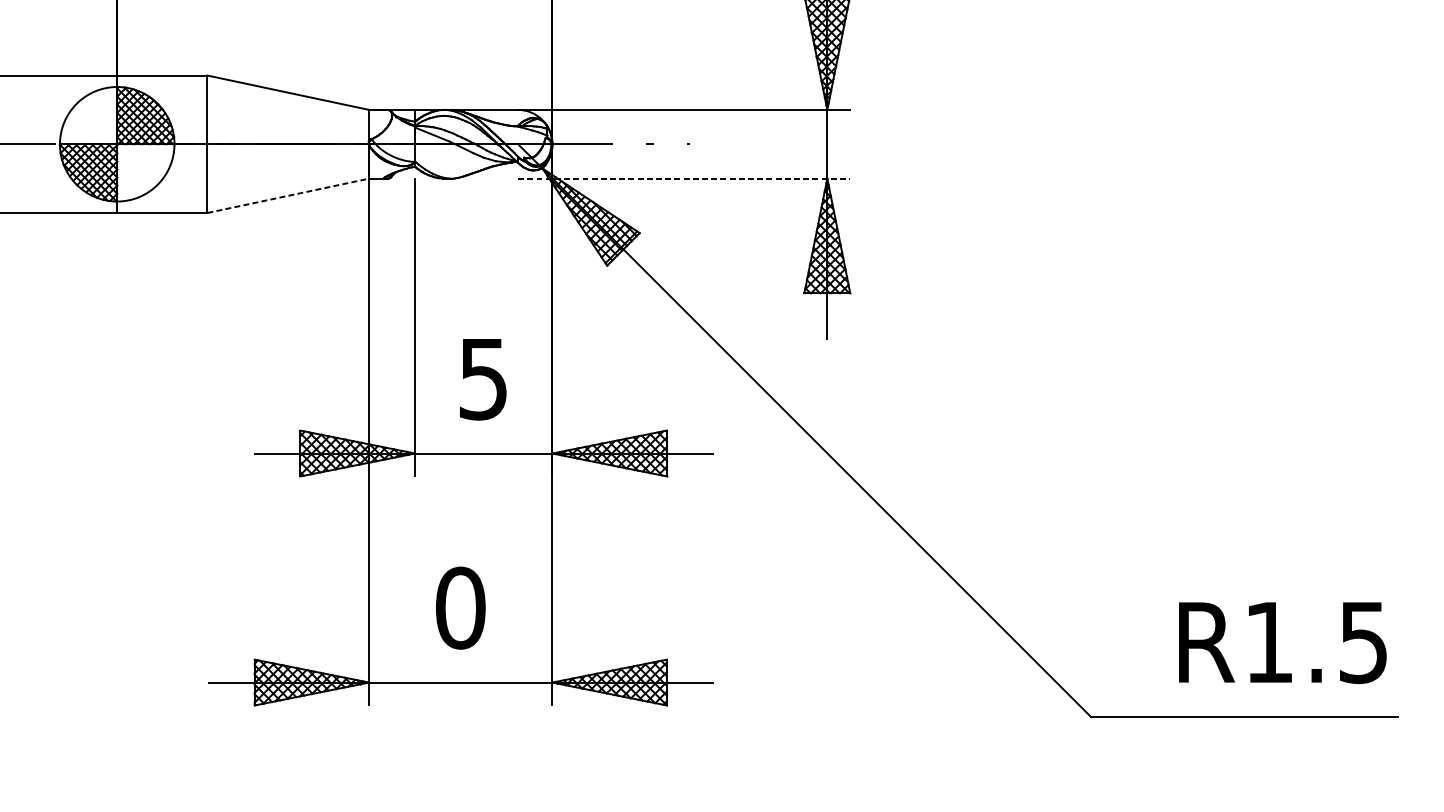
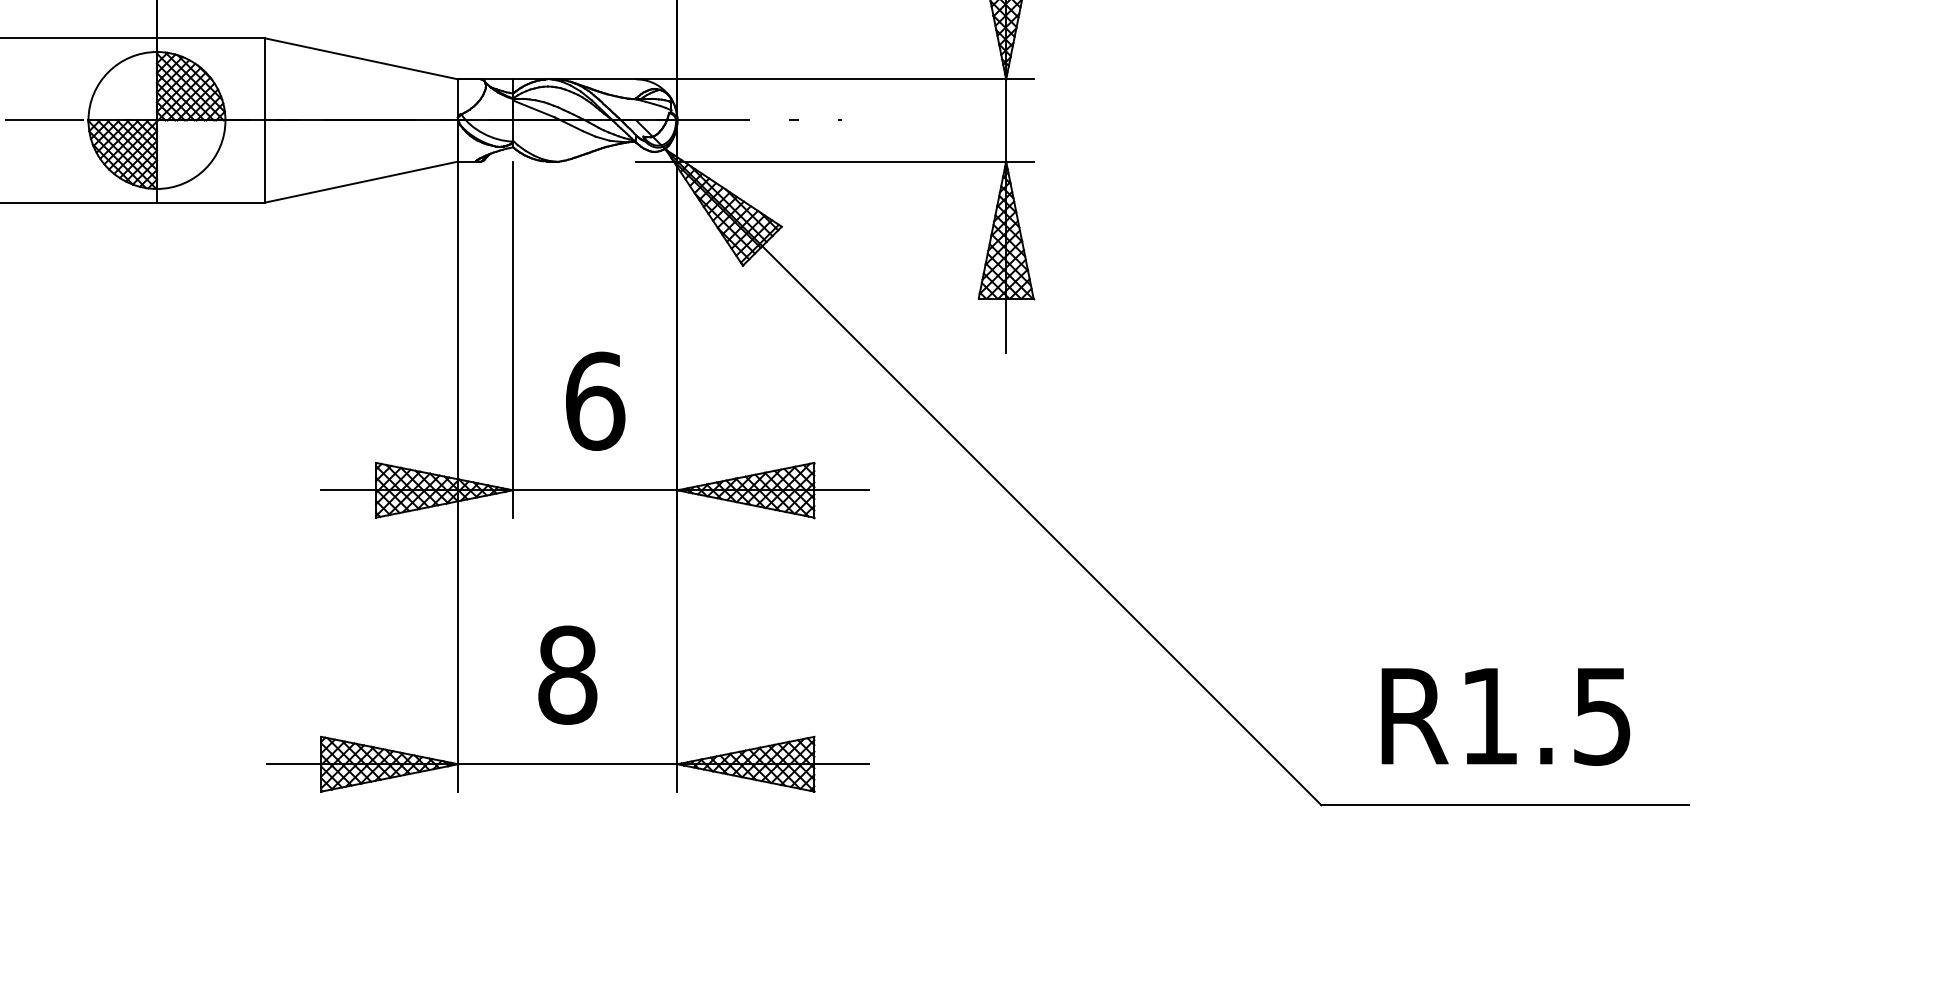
line: (683, 178) -> (834, 161), dashed -> solid
line: (288, 196) -> (361, 182), dashed -> solid
text: (483, 378) -> (595, 400), 5 -> 6
text: (460, 607) -> (567, 674), 0 -> 8
text: (1282, 642) -> (1505, 716), moved

